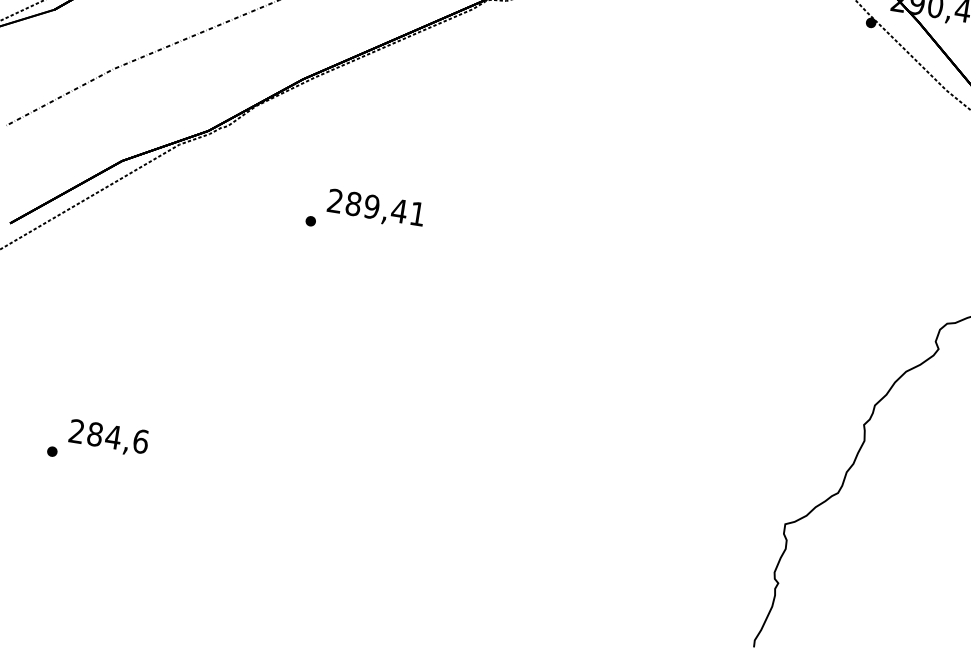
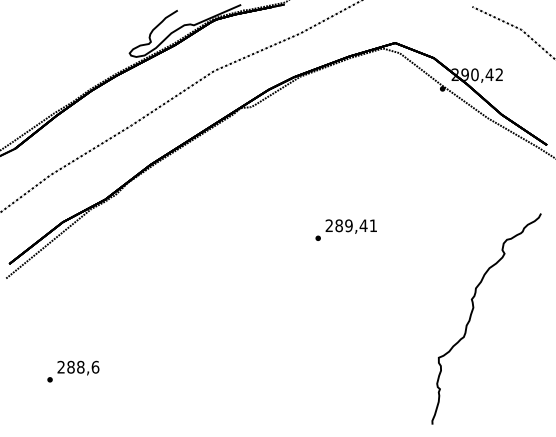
text: (364, 212) -> (345, 229), moved
text: (113, 435) -> (80, 366), 284,6 -> 288,6

